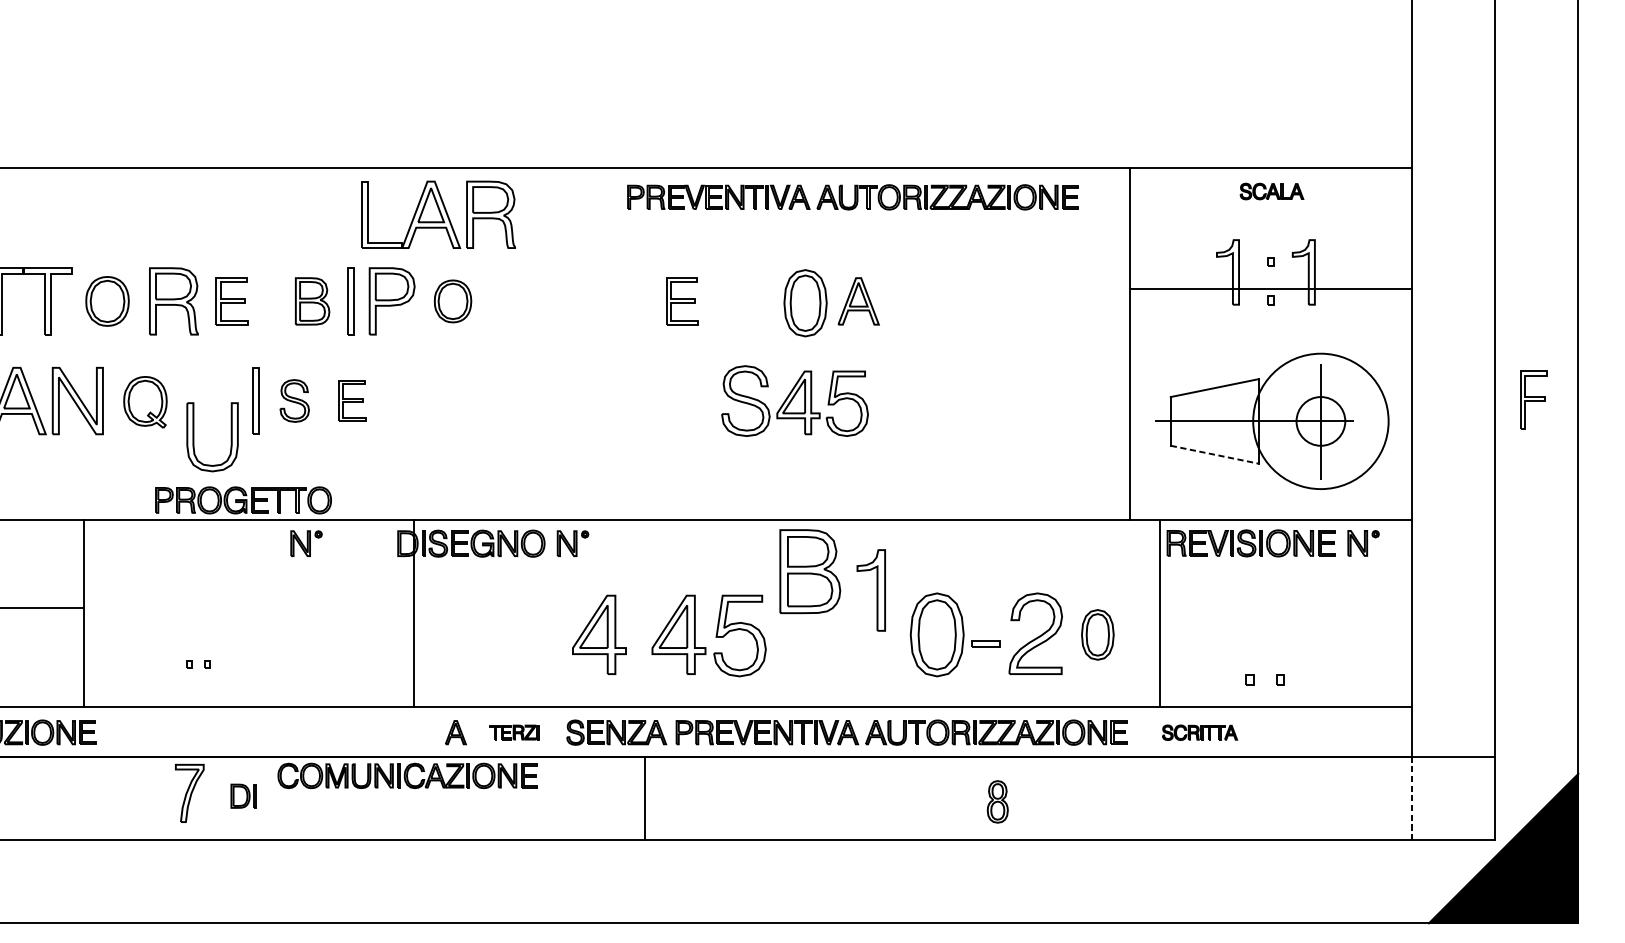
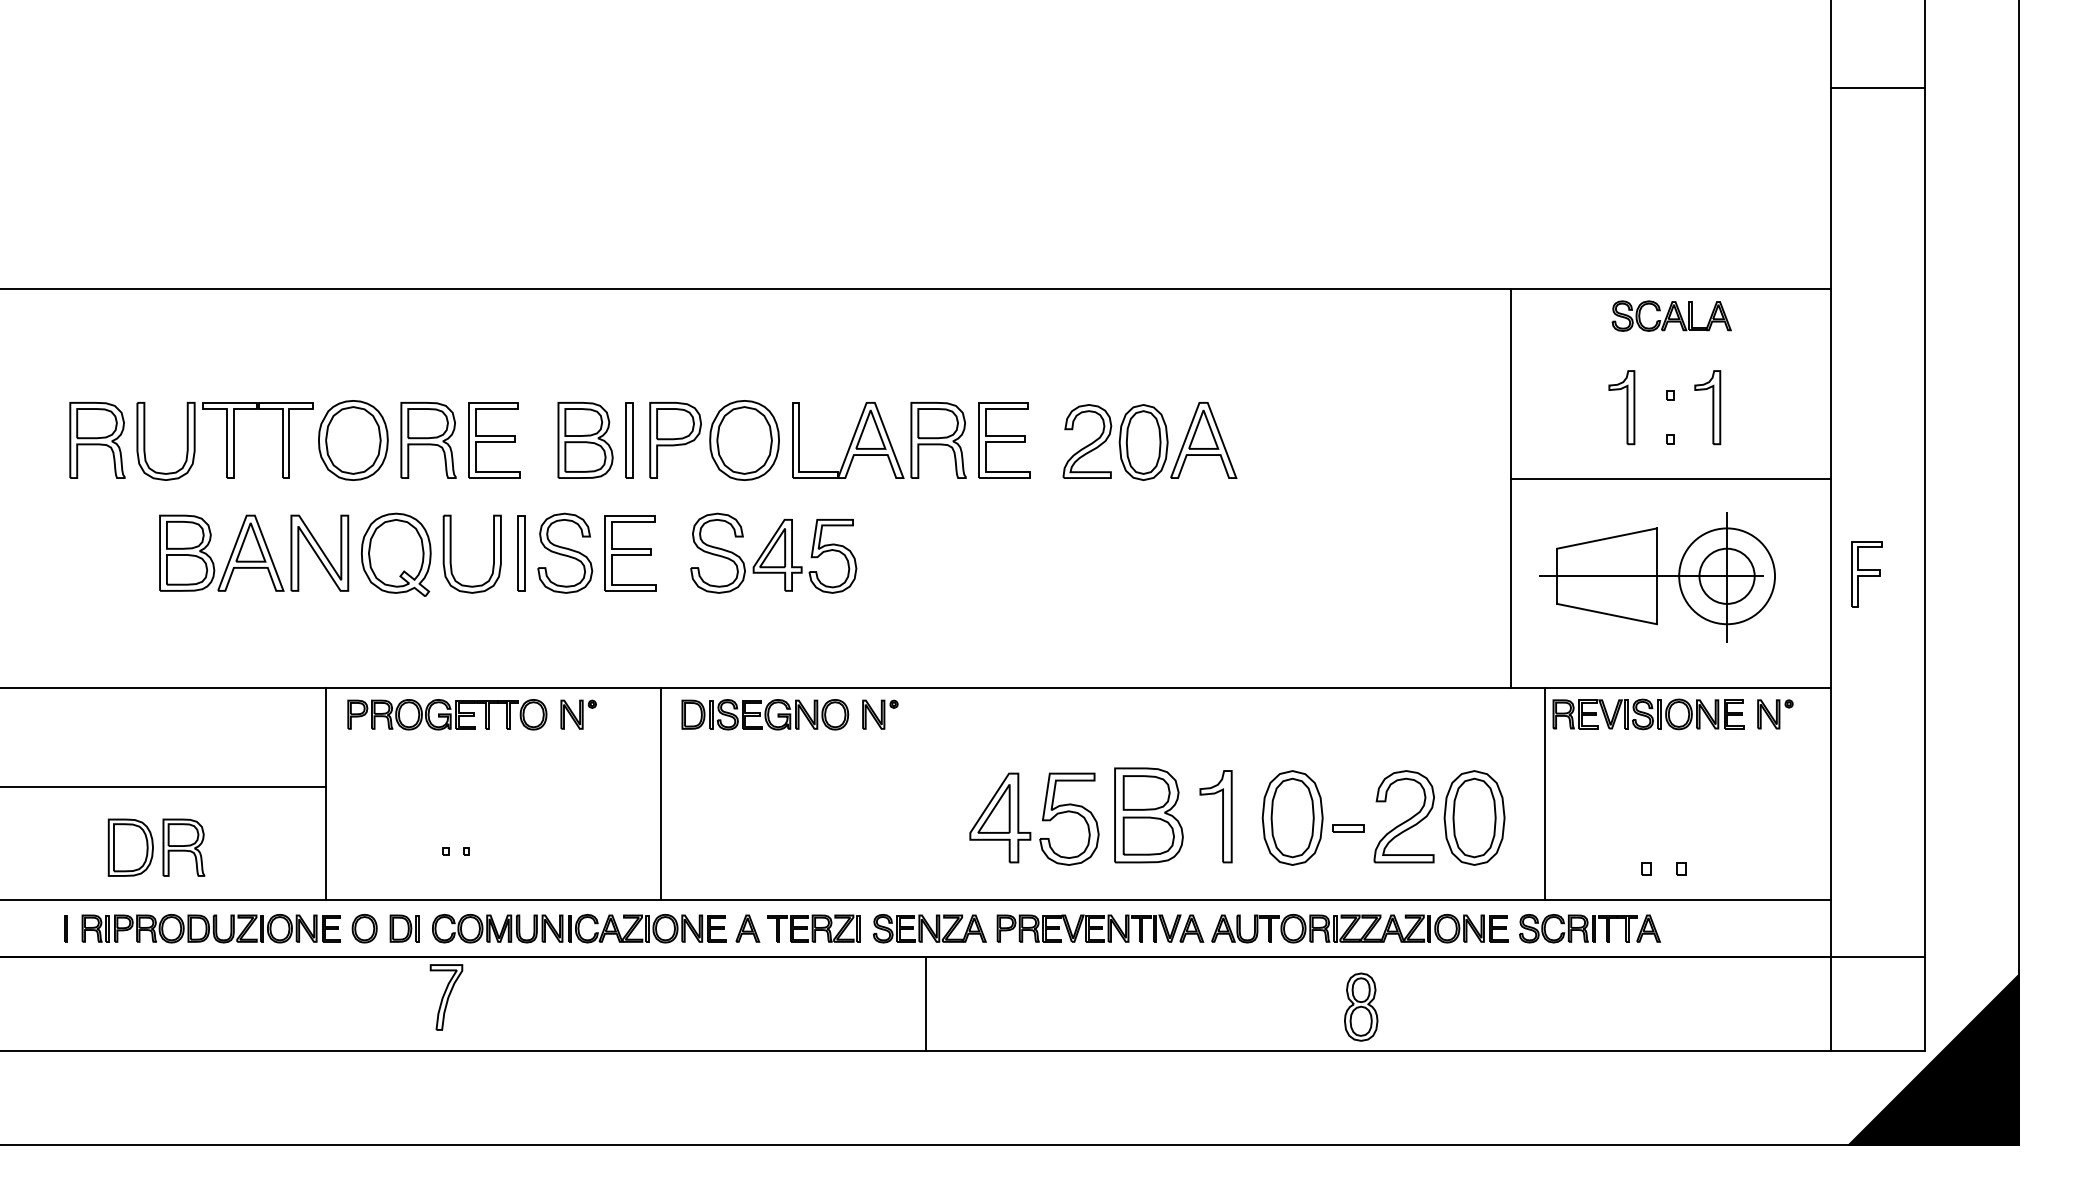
part: (1271, 191) -> (1671, 315), size x1.67
part: (853, 197) -> (1197, 322), removed
part: (438, 214) -> (879, 440), moved
line: (1270, 289) -> (1670, 479), moved
part: (107, 301) -> (353, 440), size x1.43
part: (232, 301) -> (494, 440), size x1.43
part: (312, 301) -> (585, 440), size x1.43
part: (452, 301) -> (744, 440), size x1.67
part: (682, 301) -> (1004, 440), size x1.43
part: (858, 301) -> (1203, 440), size x1.43
part: (755, 302) -> (1087, 441), added
part: (294, 400) -> (565, 552), size x1.67
part: (794, 400) -> (773, 552), moved
part: (1533, 400) -> (1866, 574), moved
part: (352, 401) -> (630, 553), size x1.67
part: (145, 402) -> (396, 554), size x1.43
circle: (1321, 421) -> (1727, 576), size x0.62
part: (194, 436) -> (451, 553), moved
line: (1215, 455) -> (1607, 614), dashed -> solid
part: (243, 500) -> (447, 714), moved
part: (809, 571) -> (1148, 815), moved
part: (876, 590) -> (1222, 816), moved
line: (414, 613) -> (660, 793), moved
part: (599, 634) -> (910, 817), removed
part: (1097, 634) -> (1474, 817), size x1.67
part: (117, 732) -> (364, 928), added
part: (513, 732) -> (813, 928), size x1.67
part: (1200, 732) -> (1590, 928), size x1.67
part: (407, 775) -> (579, 928), moved
part: (243, 796) -> (404, 928), moved
line: (644, 798) -> (925, 1003), moved
line: (1412, 798) -> (1830, 1003), dashed -> solid
part: (997, 801) -> (1361, 1006), size x1.43

